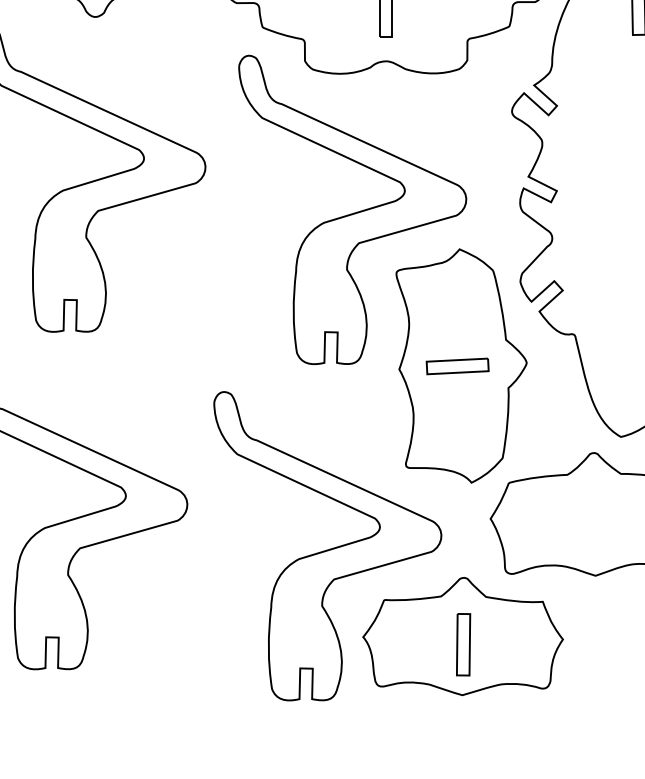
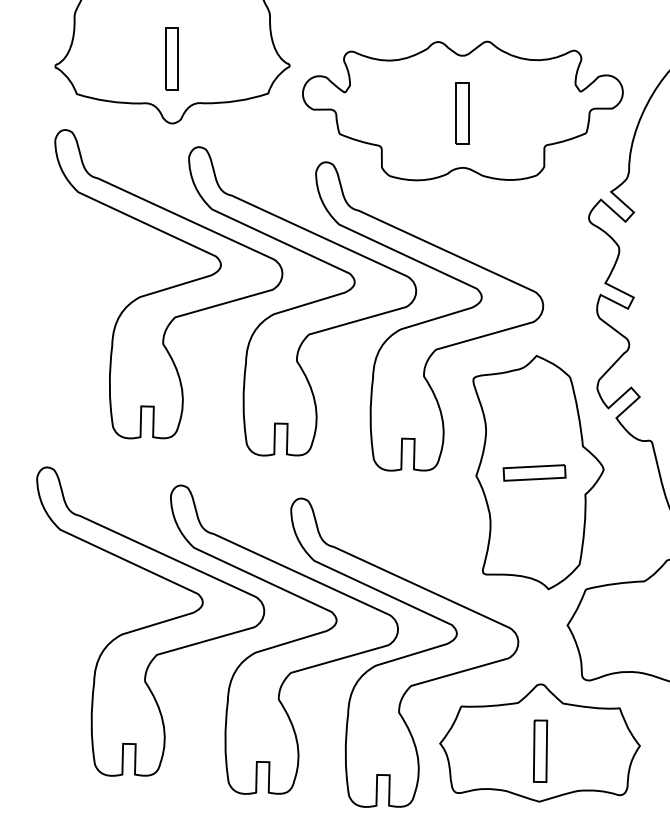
part: (225, 194) -> (302, 301), added
part: (207, 532) -> (284, 639), added

